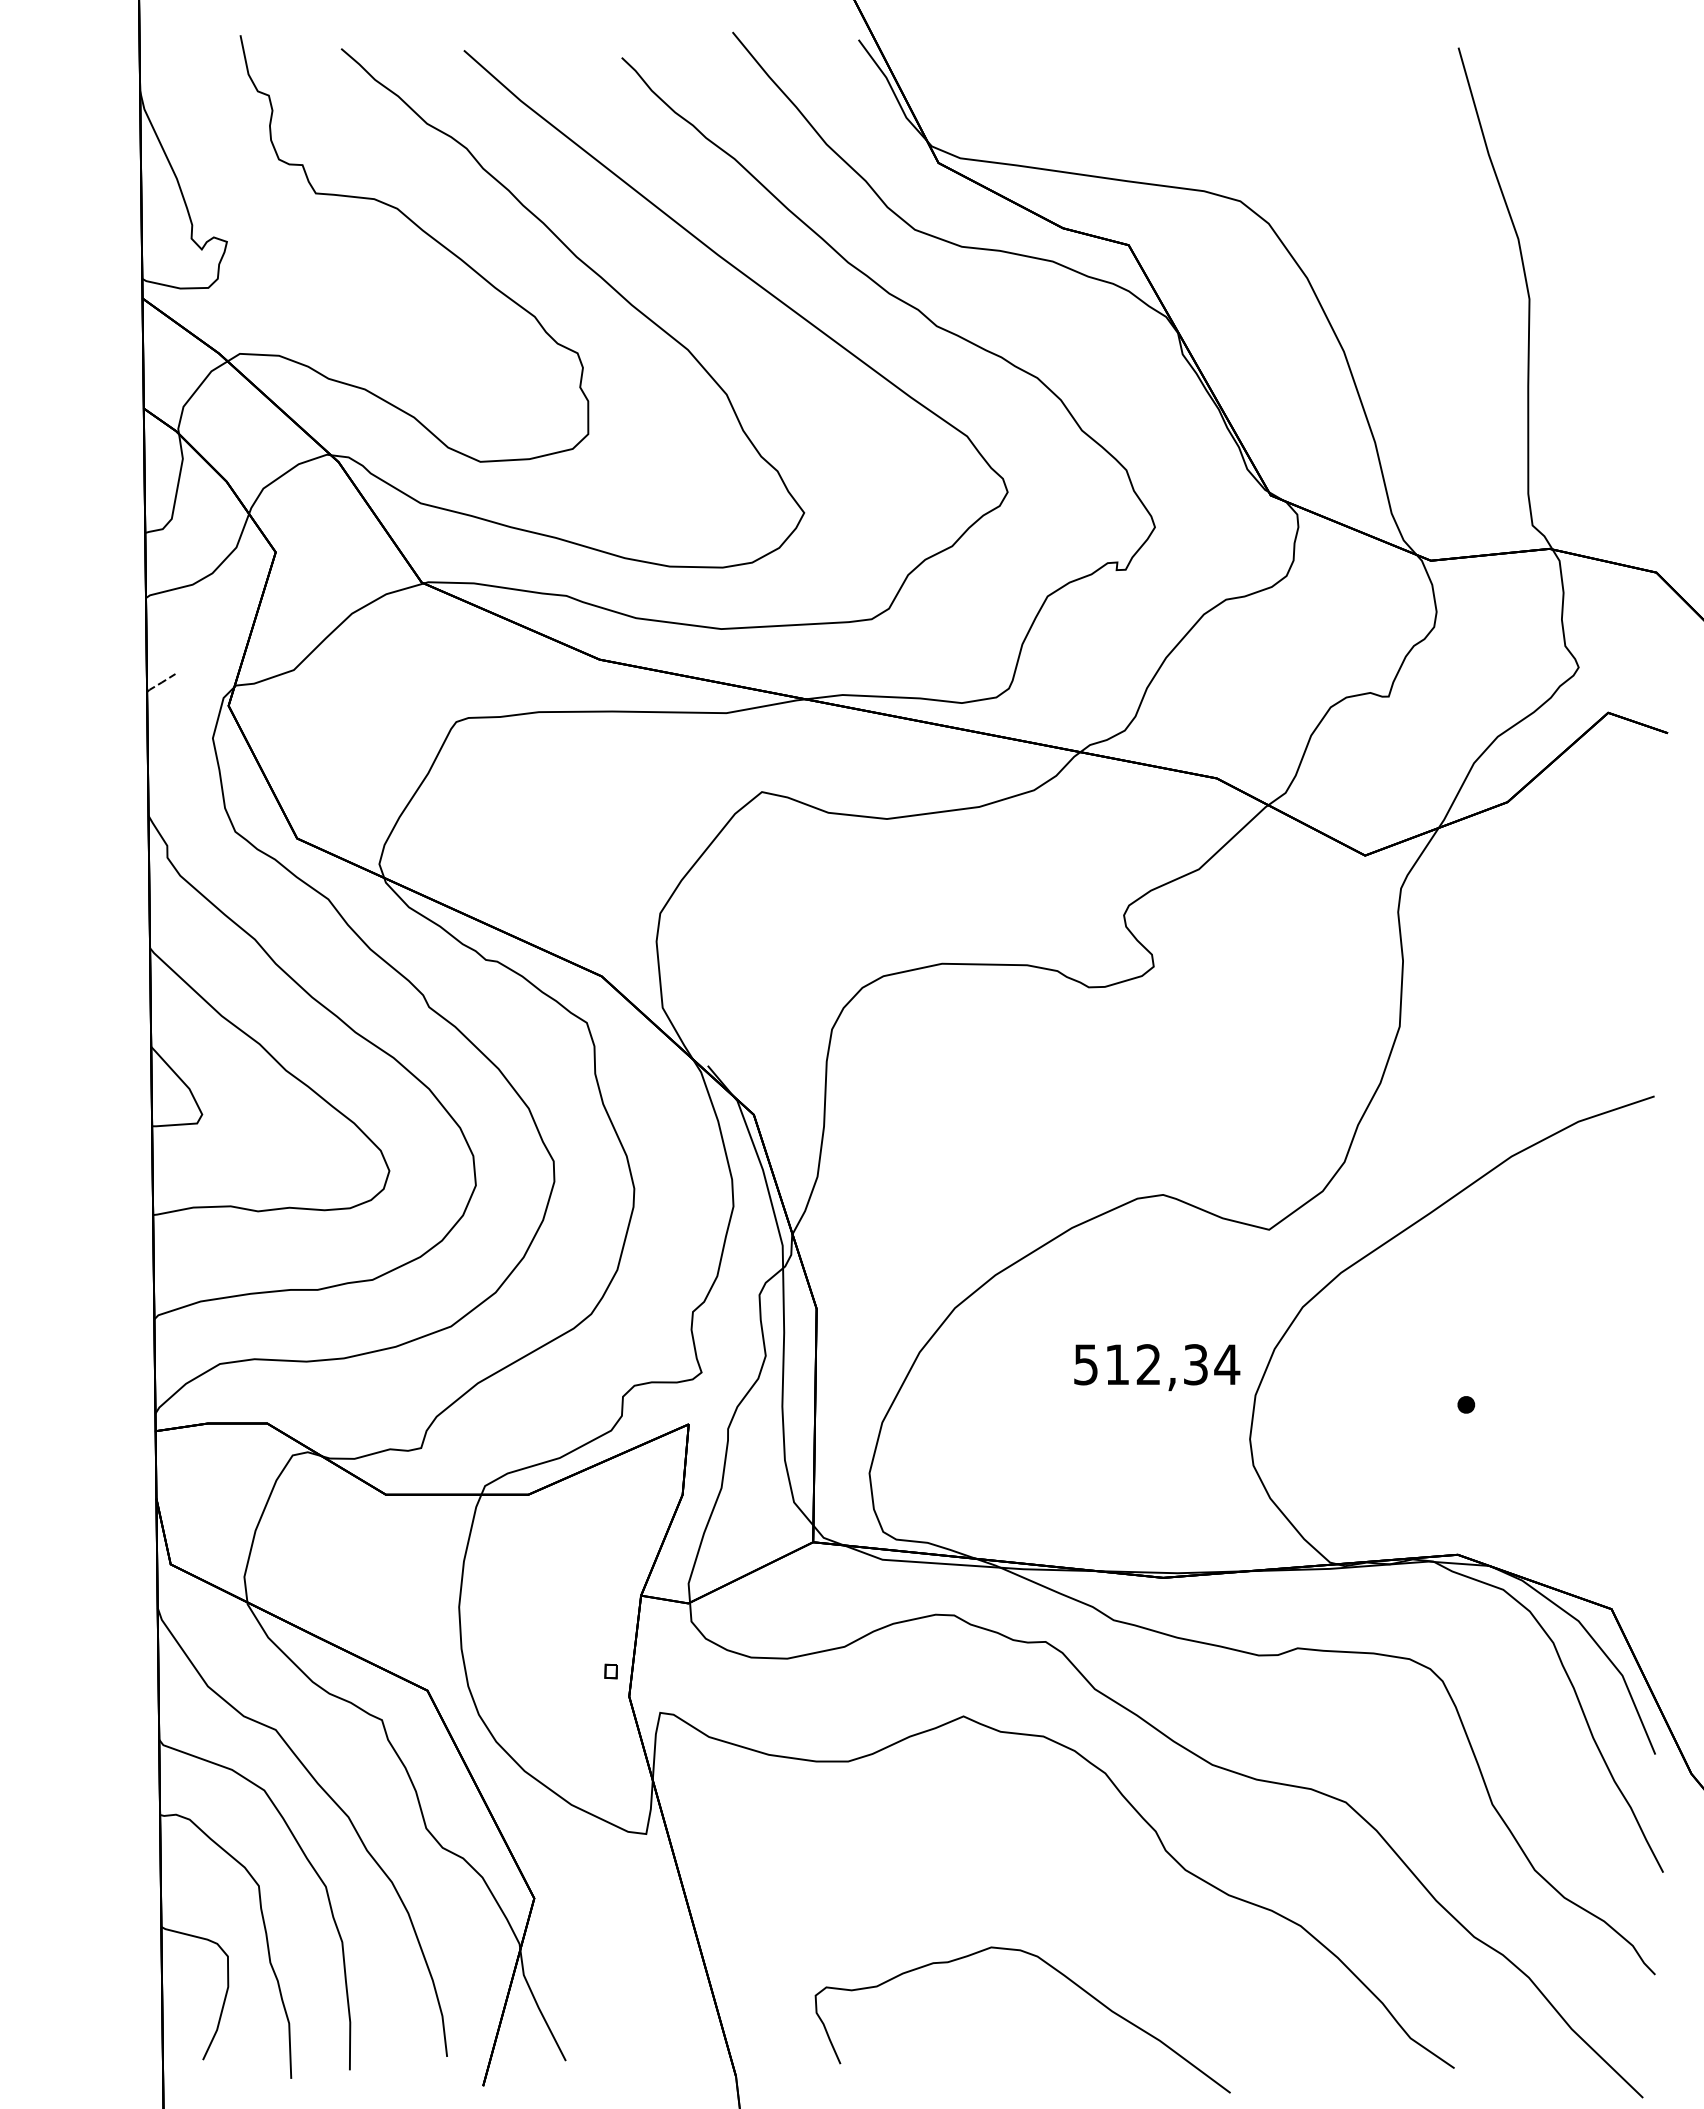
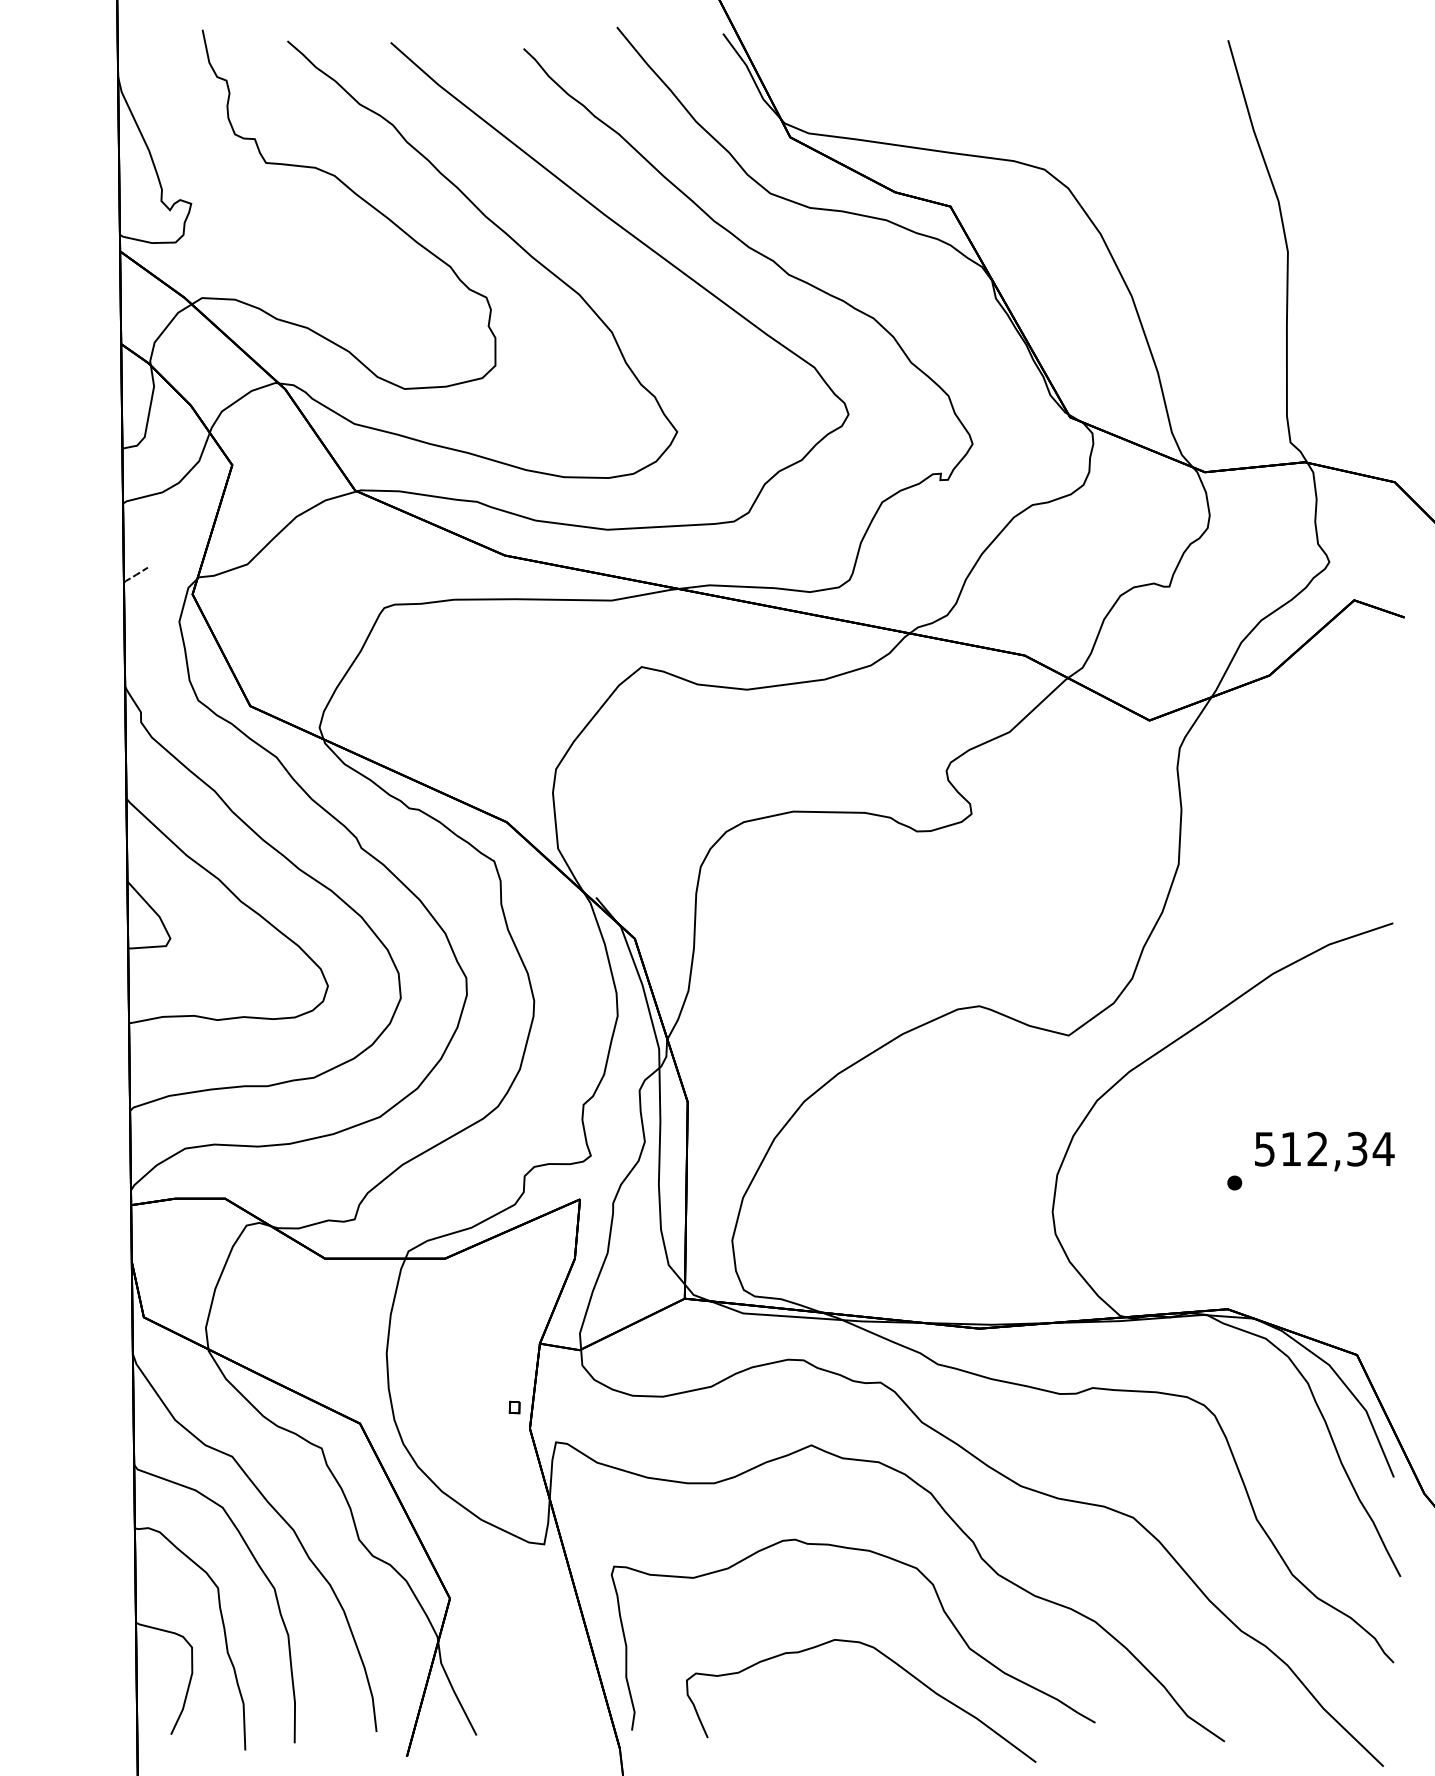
text: (1157, 1367) -> (1325, 1151), moved
curve: (1045, 1847) -> (880, 1555), added

